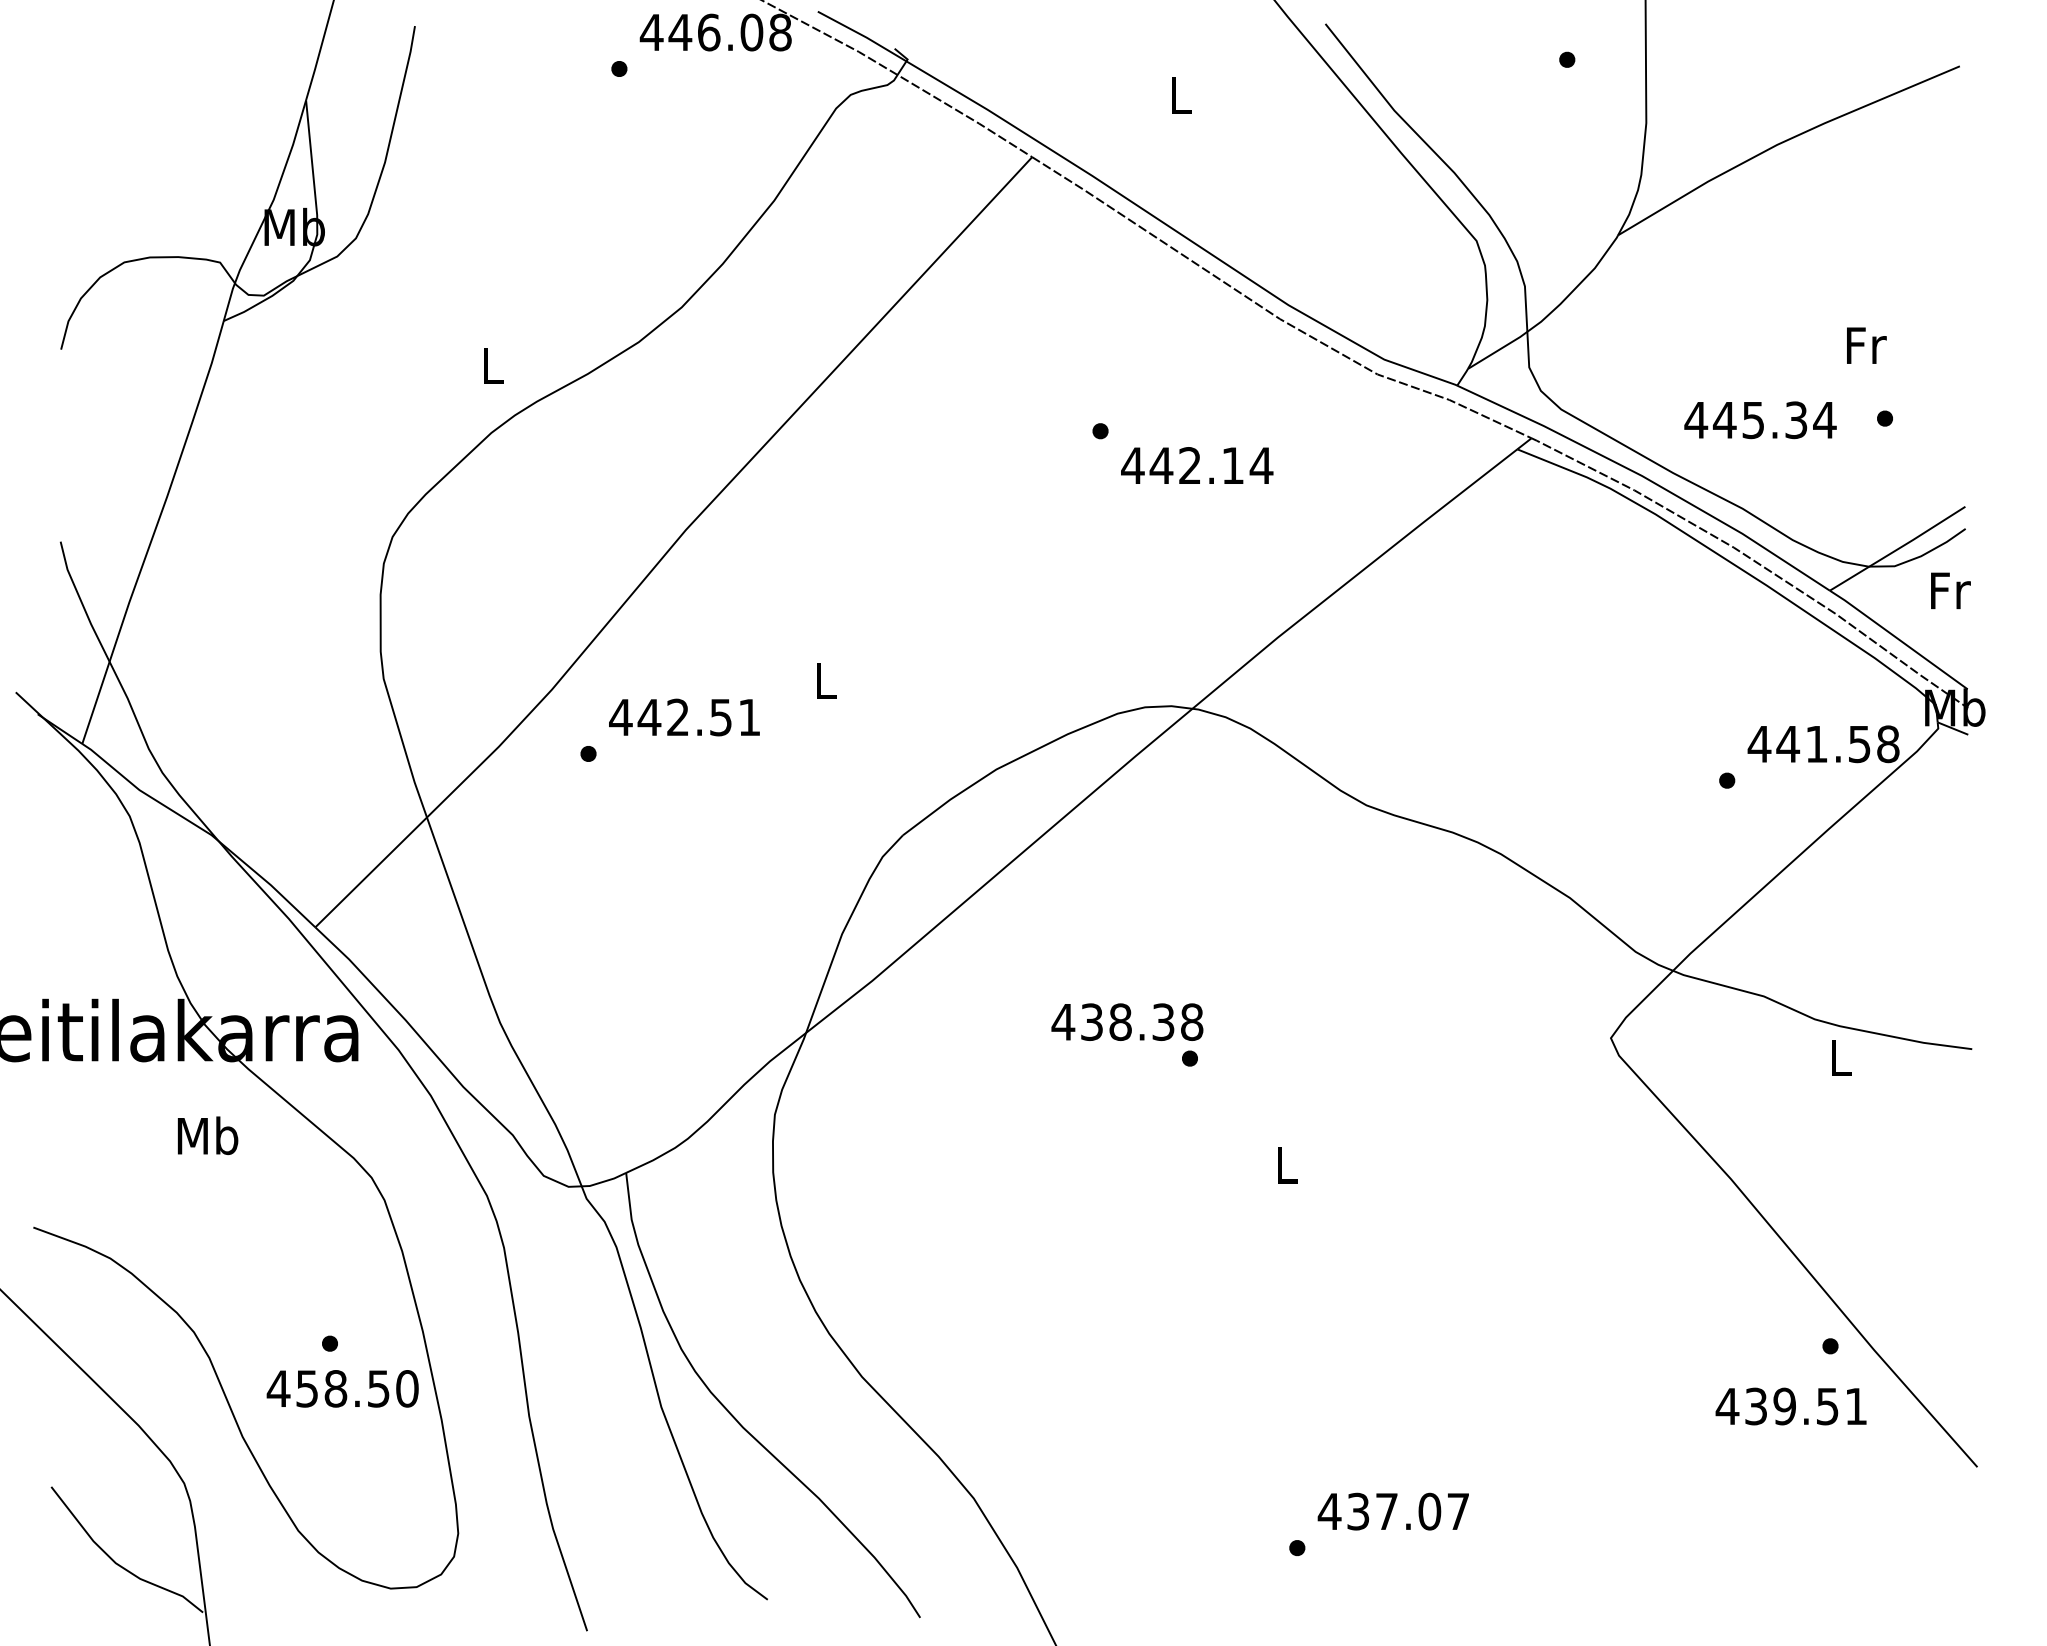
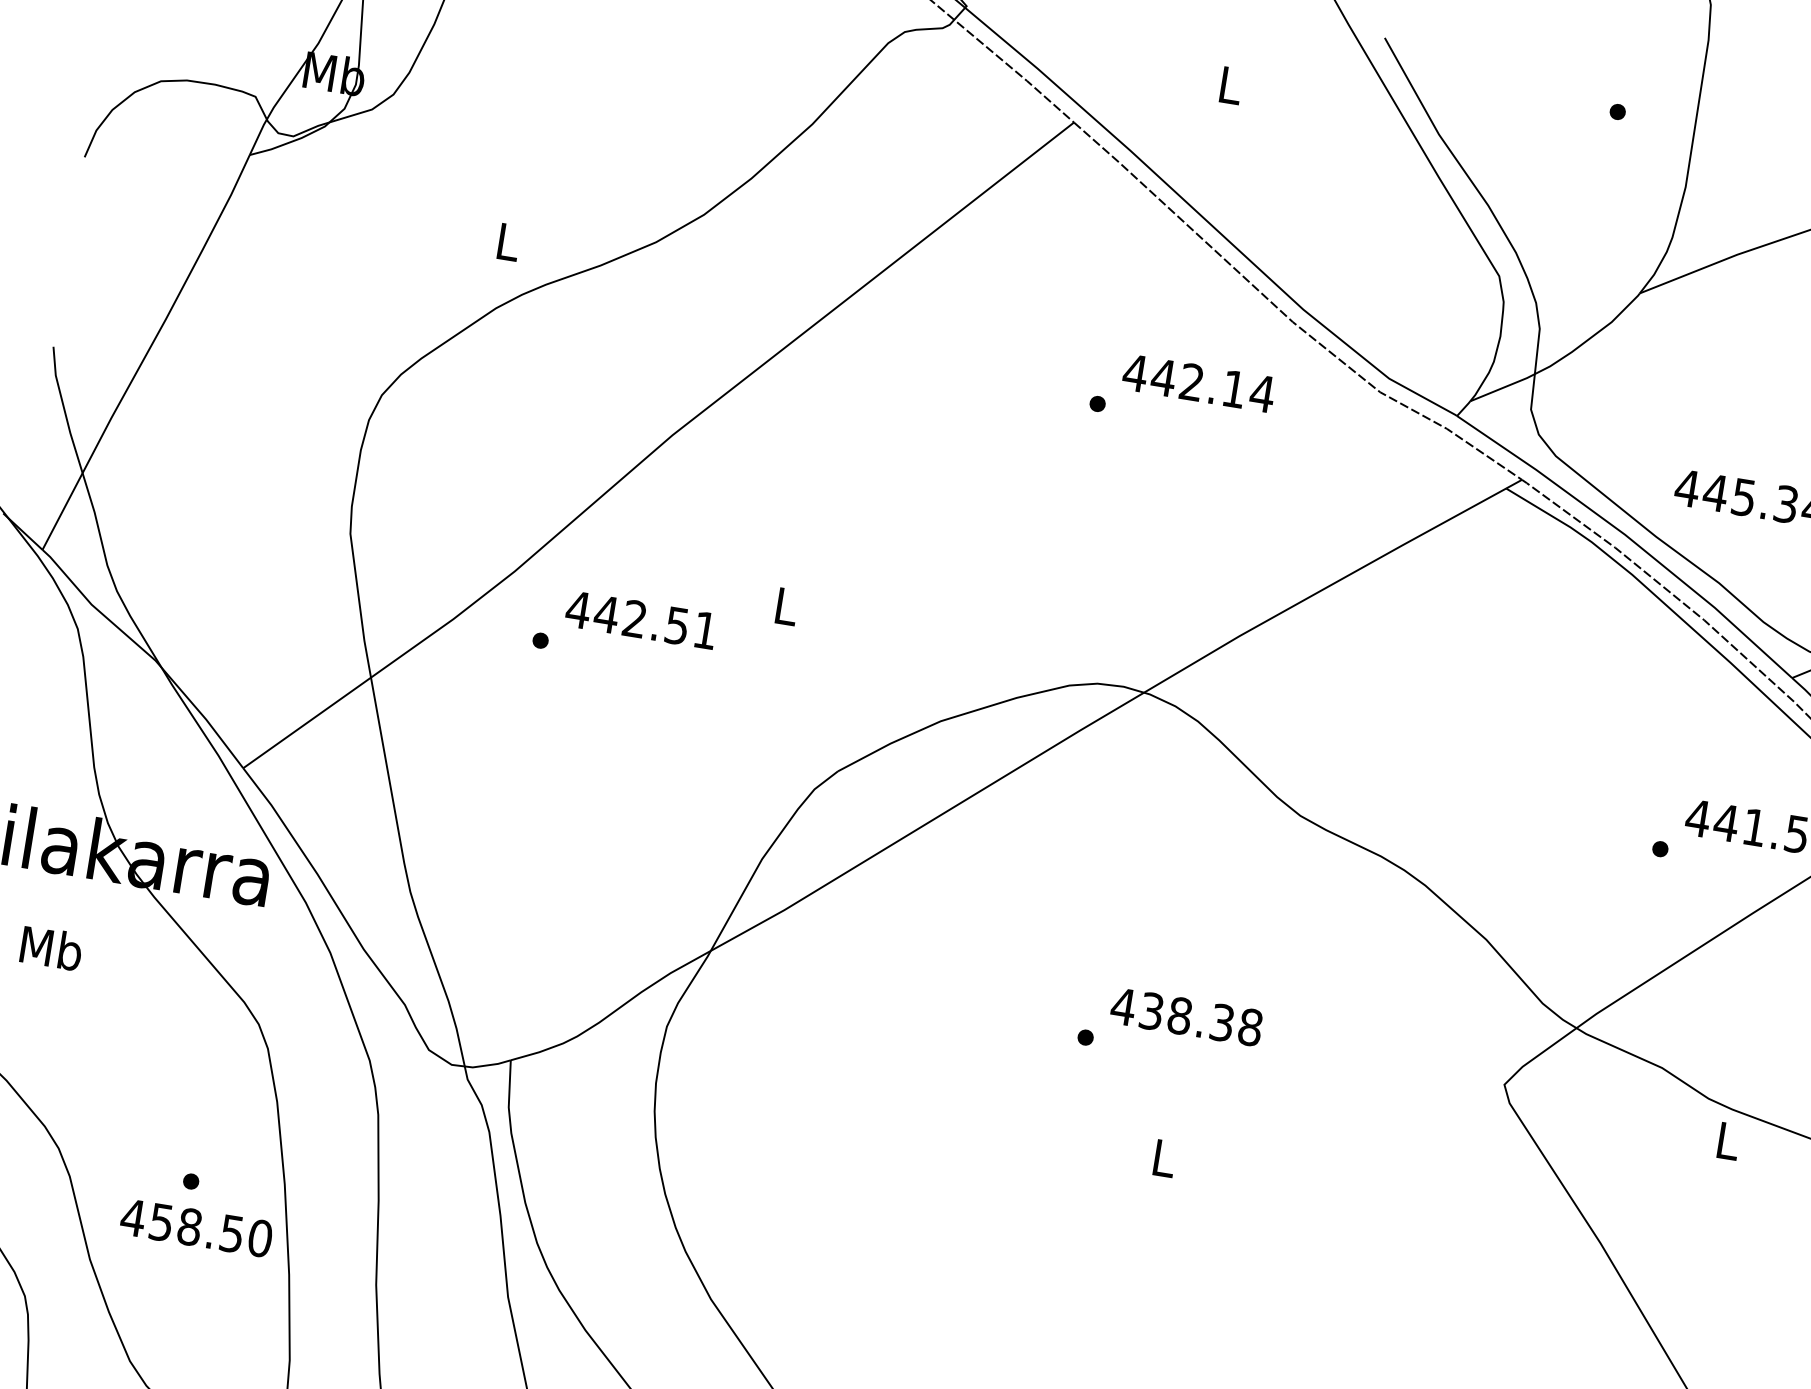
text: (1197, 465) -> (1199, 383), moved
text: (1127, 1021) -> (1186, 1016), moved
text: (208, 1135) -> (52, 948), moved

